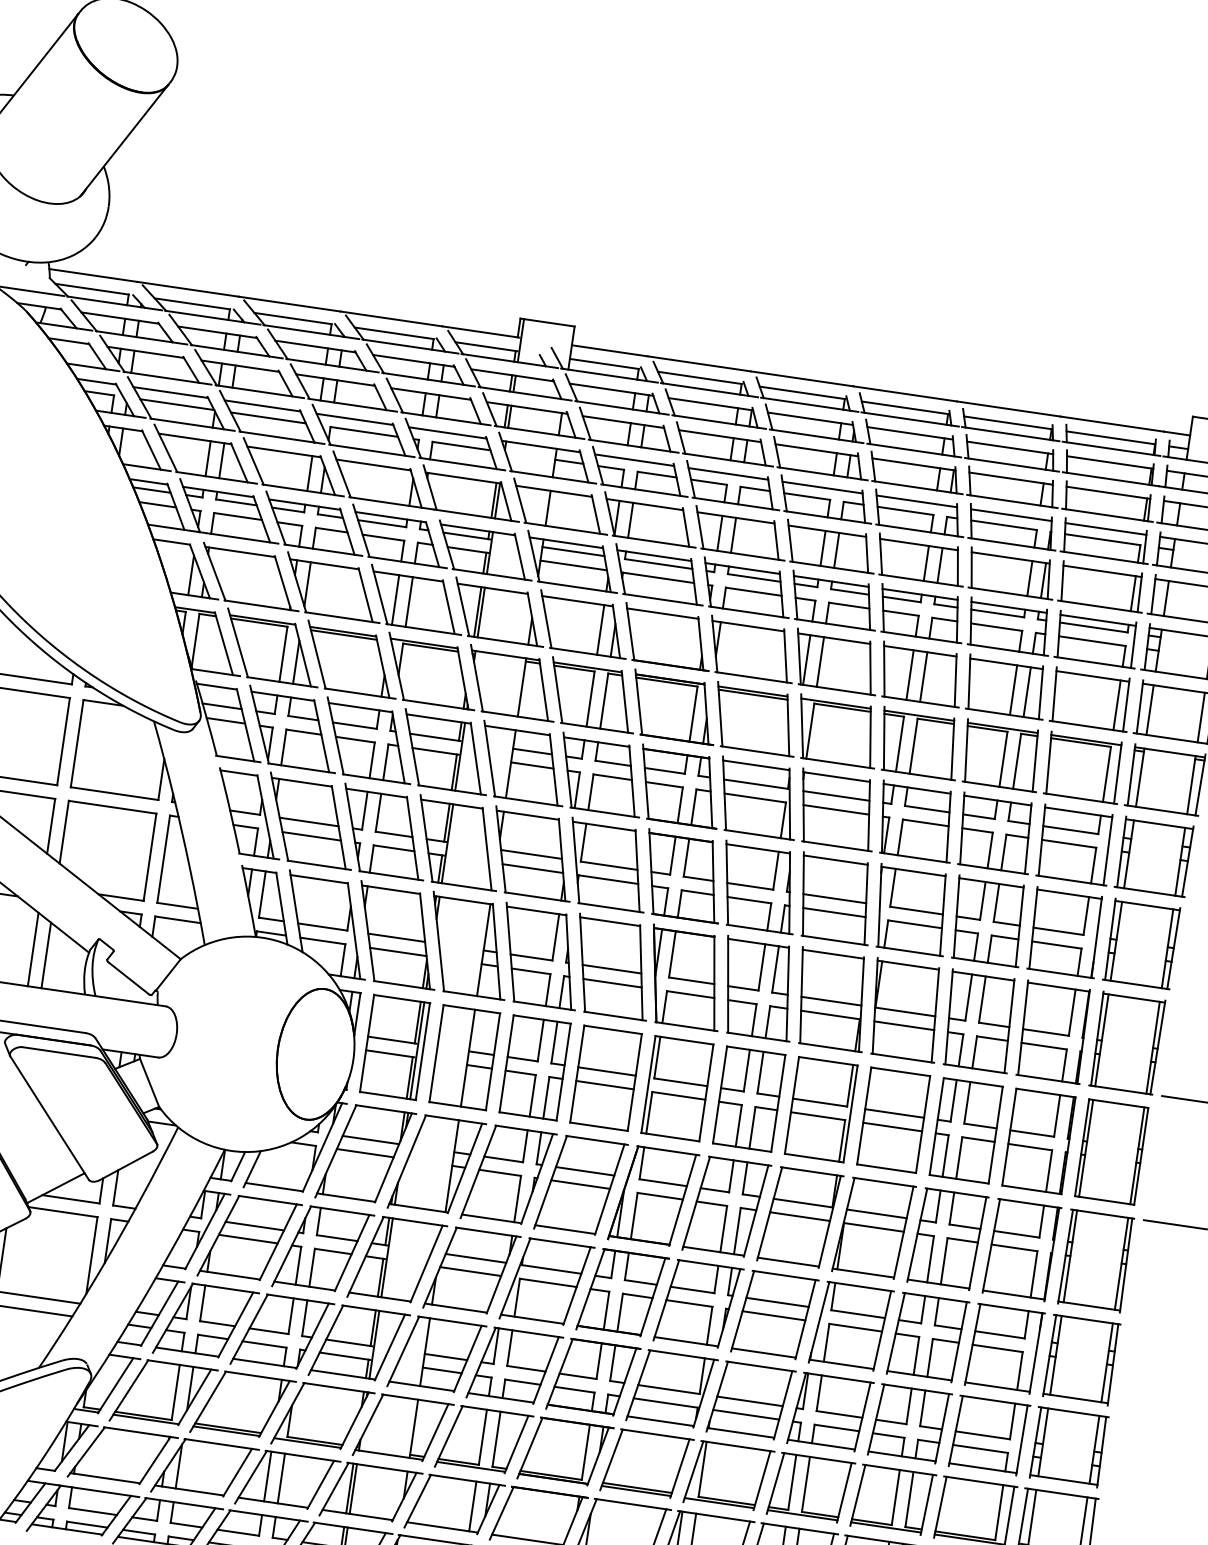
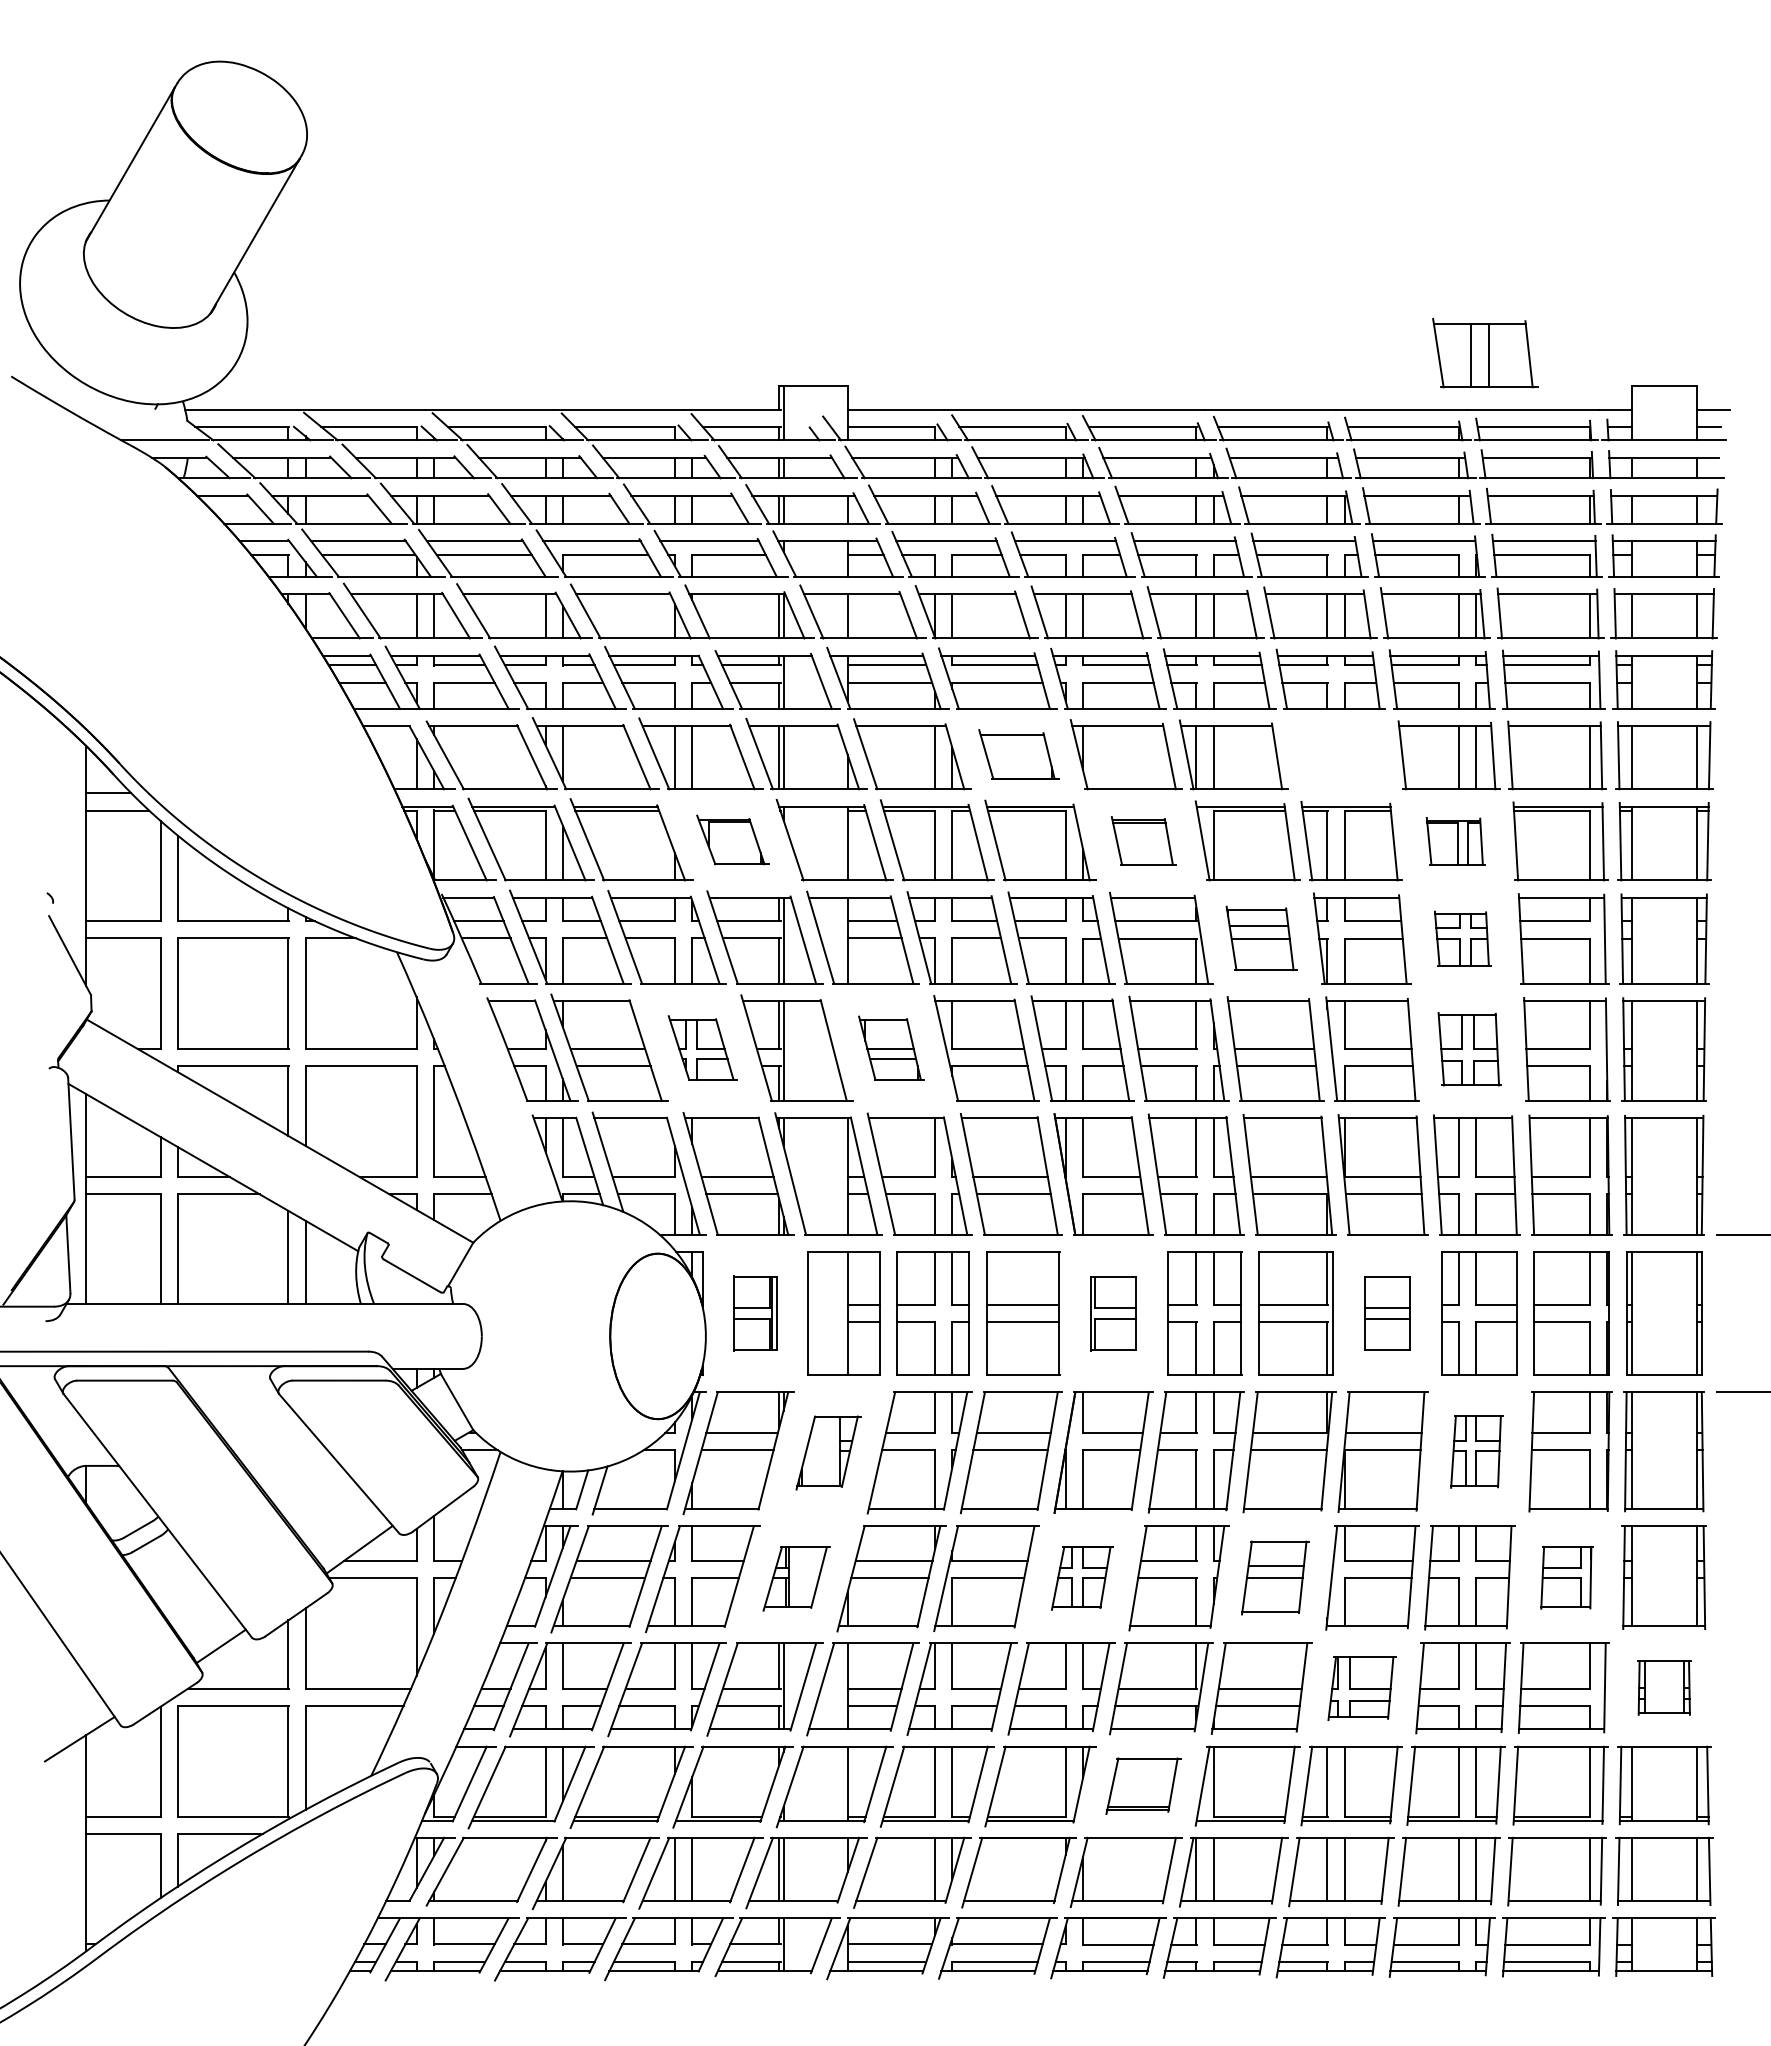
part: (666, 636) -> (1018, 754), size x0.7
part: (431, 671) -> (732, 839), size x0.6
part: (921, 674) -> (1485, 353), moved
part: (755, 719) -> (1143, 840), size x0.6
part: (1001, 755) -> (1455, 841), size x0.6
part: (837, 809) -> (1261, 938), size x0.7
part: (383, 831) -> (702, 1047), size x0.6
part: (995, 833) -> (1462, 938), size x0.6
part: (532, 853) -> (891, 1047), size x0.6
part: (988, 920) -> (1469, 1048), size x0.7
part: (395, 1047) -> (755, 1313), size x0.6
part: (677, 1088) -> (1113, 1313), size x0.6
part: (893, 1120) -> (1387, 1313), size x0.6
part: (436, 1165) -> (828, 1452), size x0.6
part: (947, 1239) -> (1476, 1451), size x0.6
part: (396, 1261) -> (796, 1578), size x0.6
part: (622, 1294) -> (1082, 1578), size x0.6
part: (774, 1315) -> (1275, 1577), size x0.7
part: (1004, 1348) -> (1566, 1577), size x0.6
part: (830, 1413) -> (1362, 1688), size x0.7
part: (1068, 1446) -> (1664, 1687), size x0.6
part: (646, 1464) -> (1143, 1785), size x0.7

